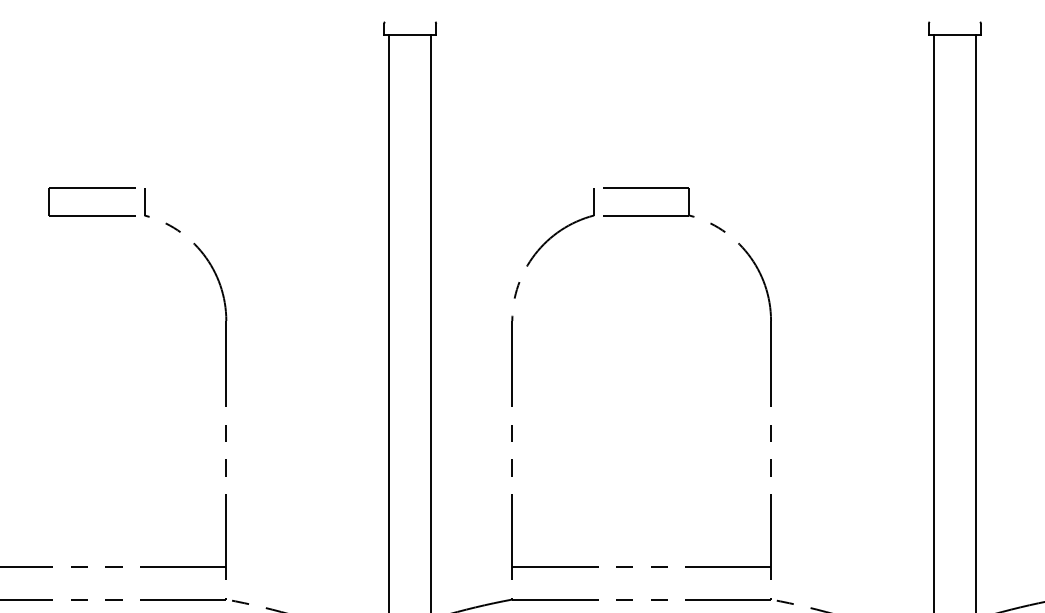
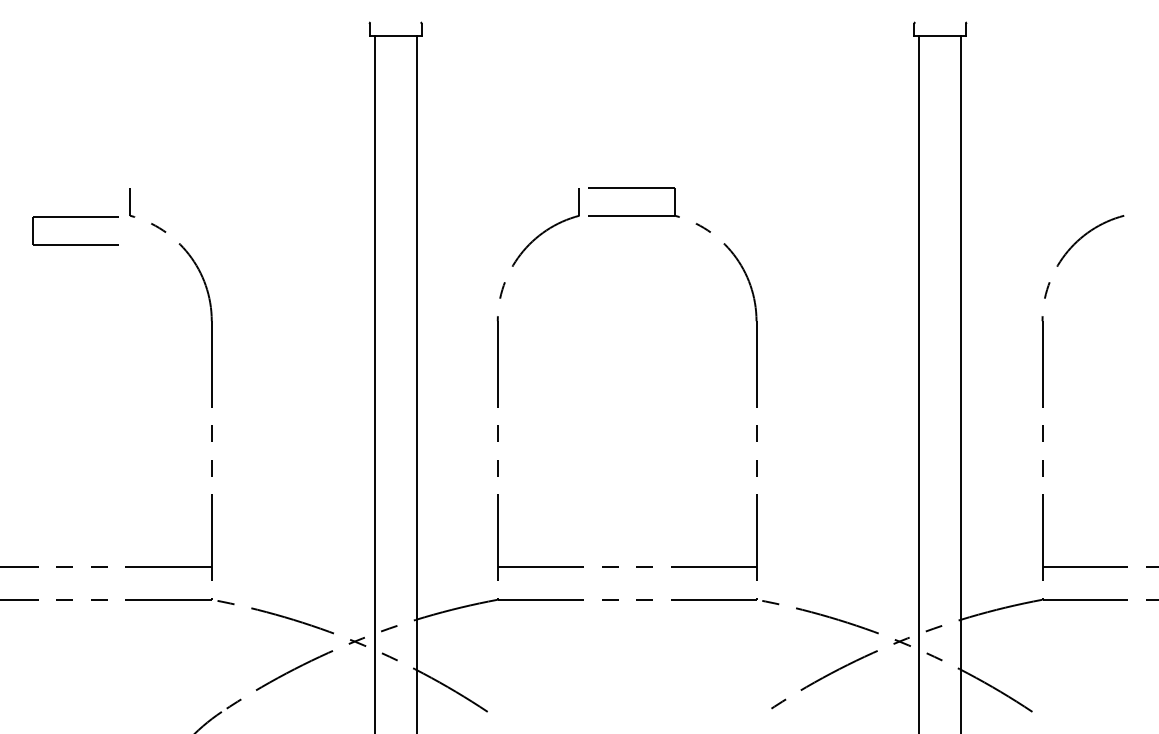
part: (92, 188) -> (75, 217), moved

